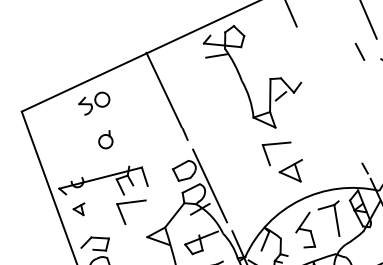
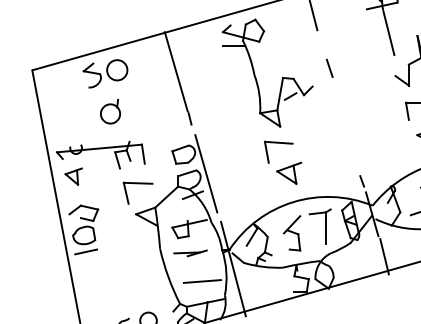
line: (359, 51) -> (329, 67), moved
part: (94, 103) -> (105, 73), size x1.43
part: (105, 139) -> (110, 111), size x1.43
part: (131, 203) -> (137, 184), moved
part: (79, 209) -> (73, 176), size x1.43

